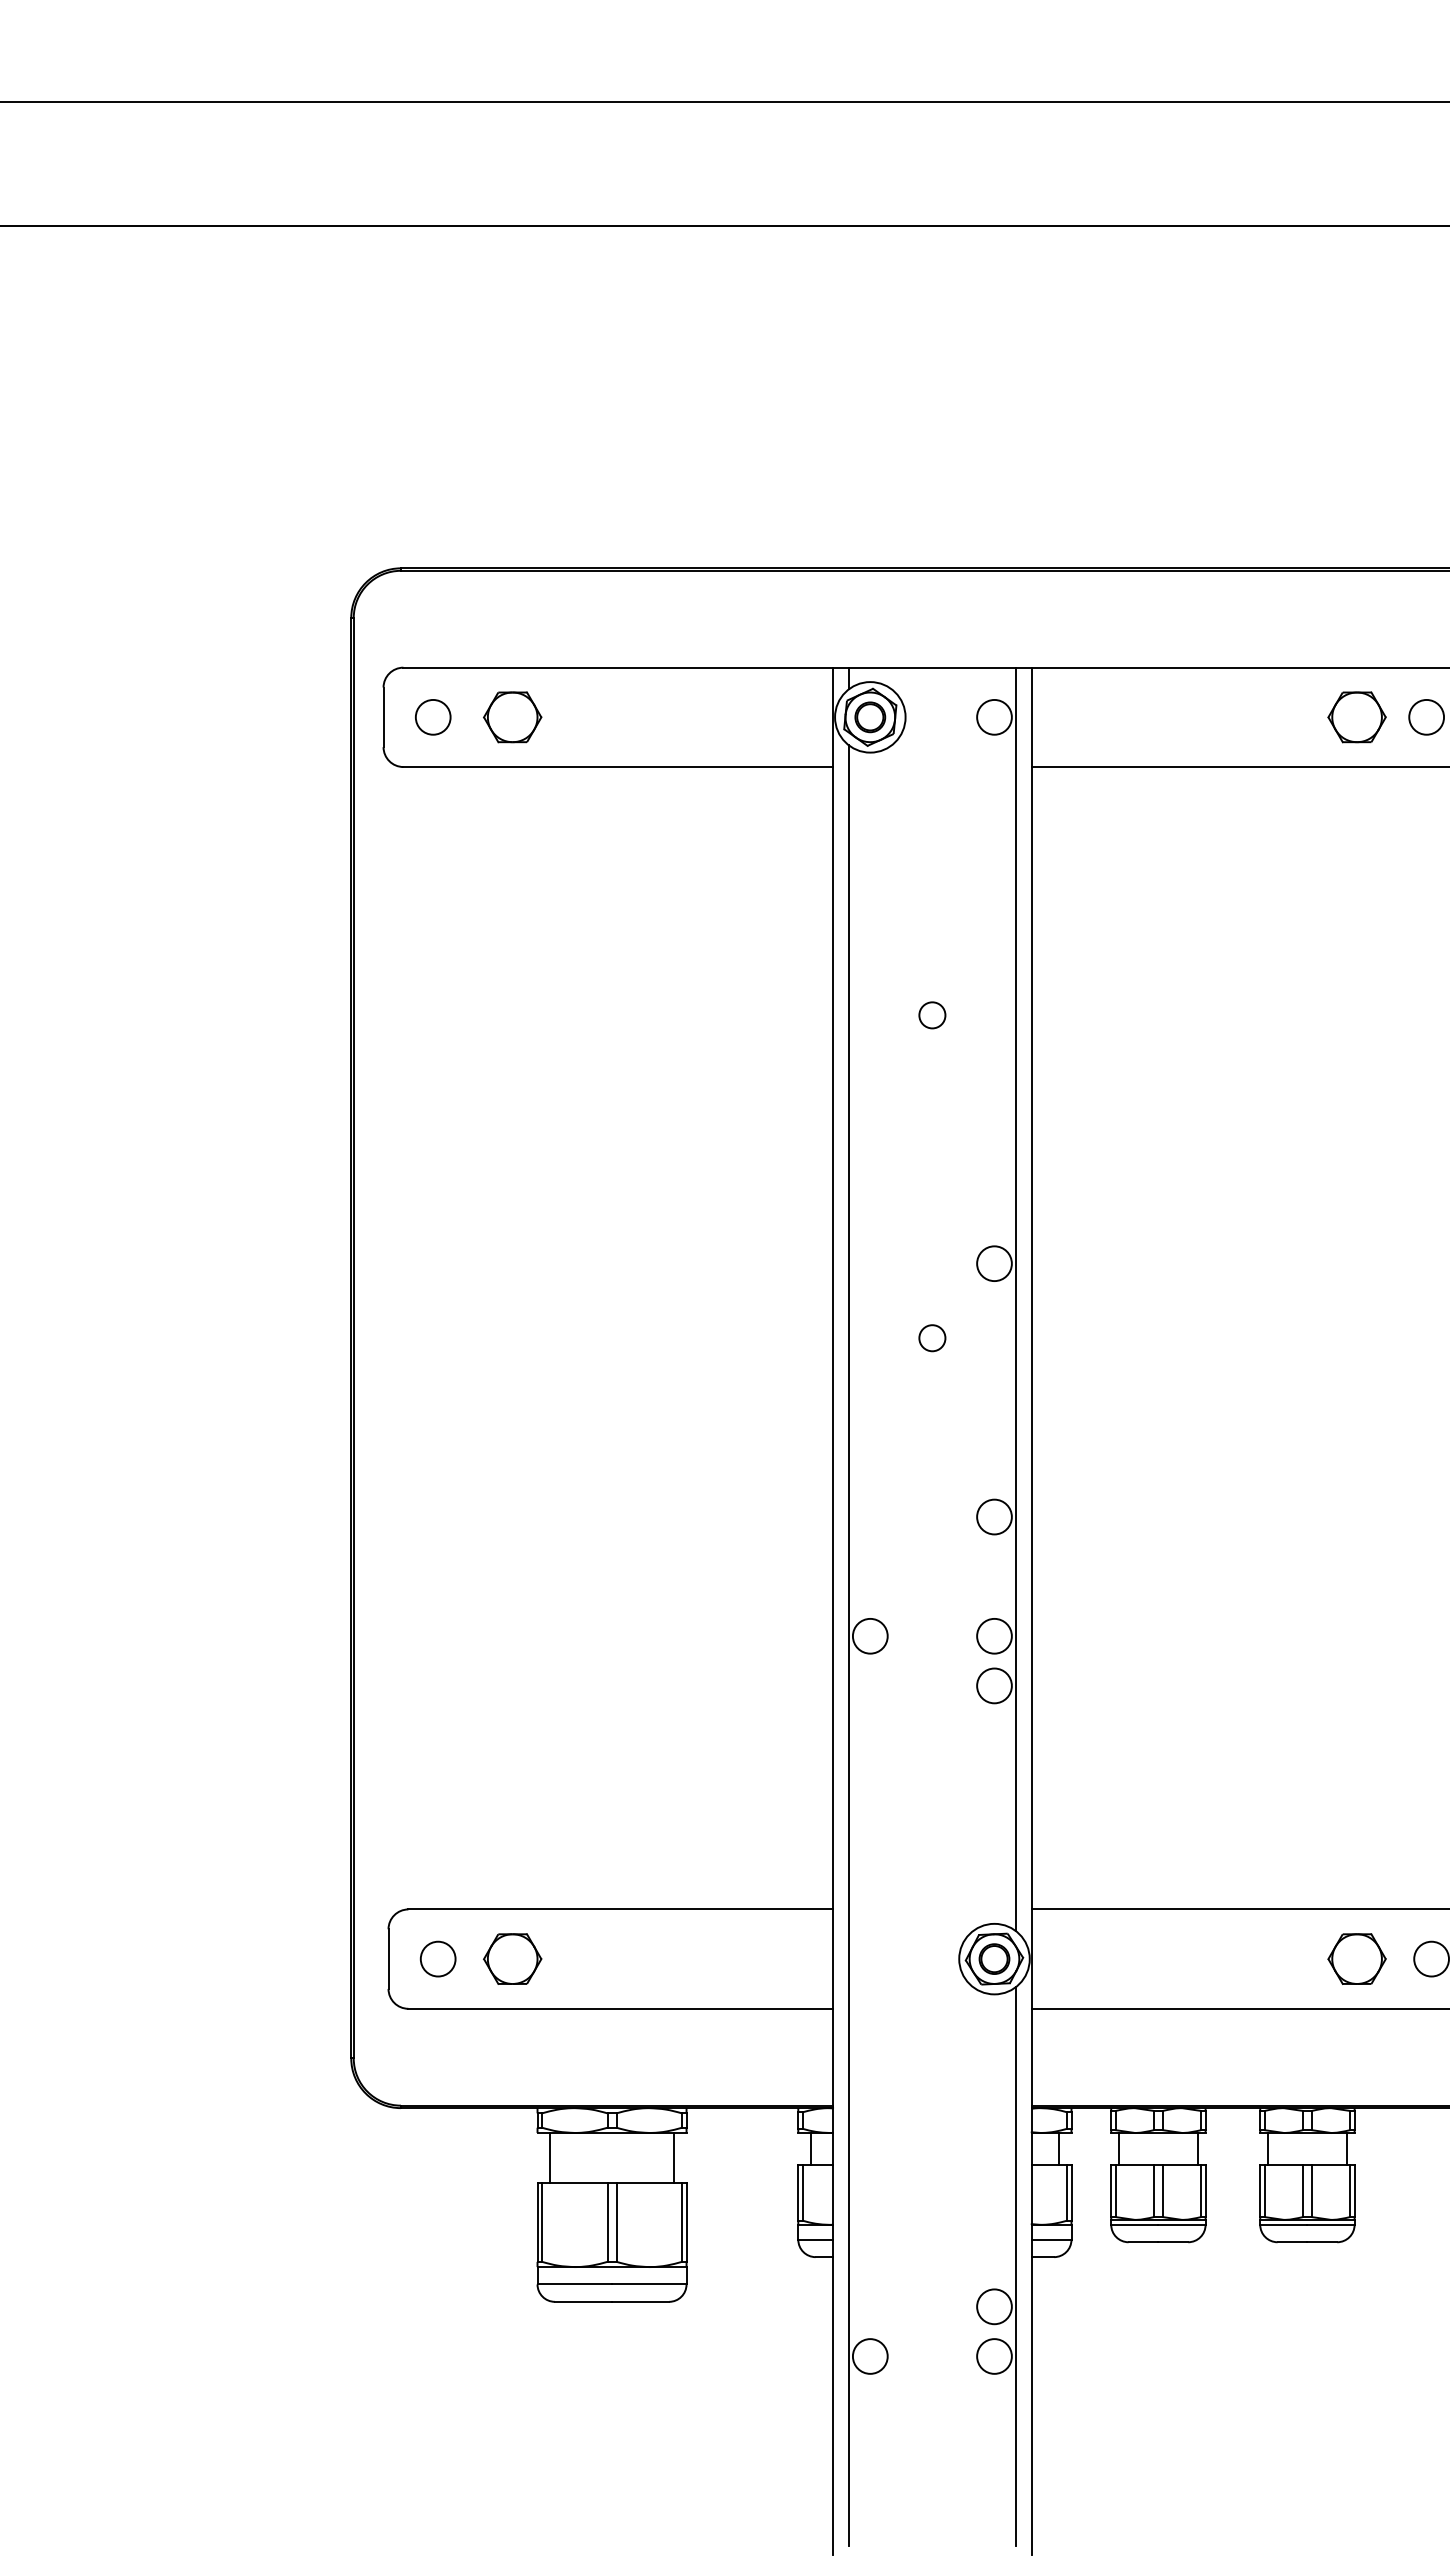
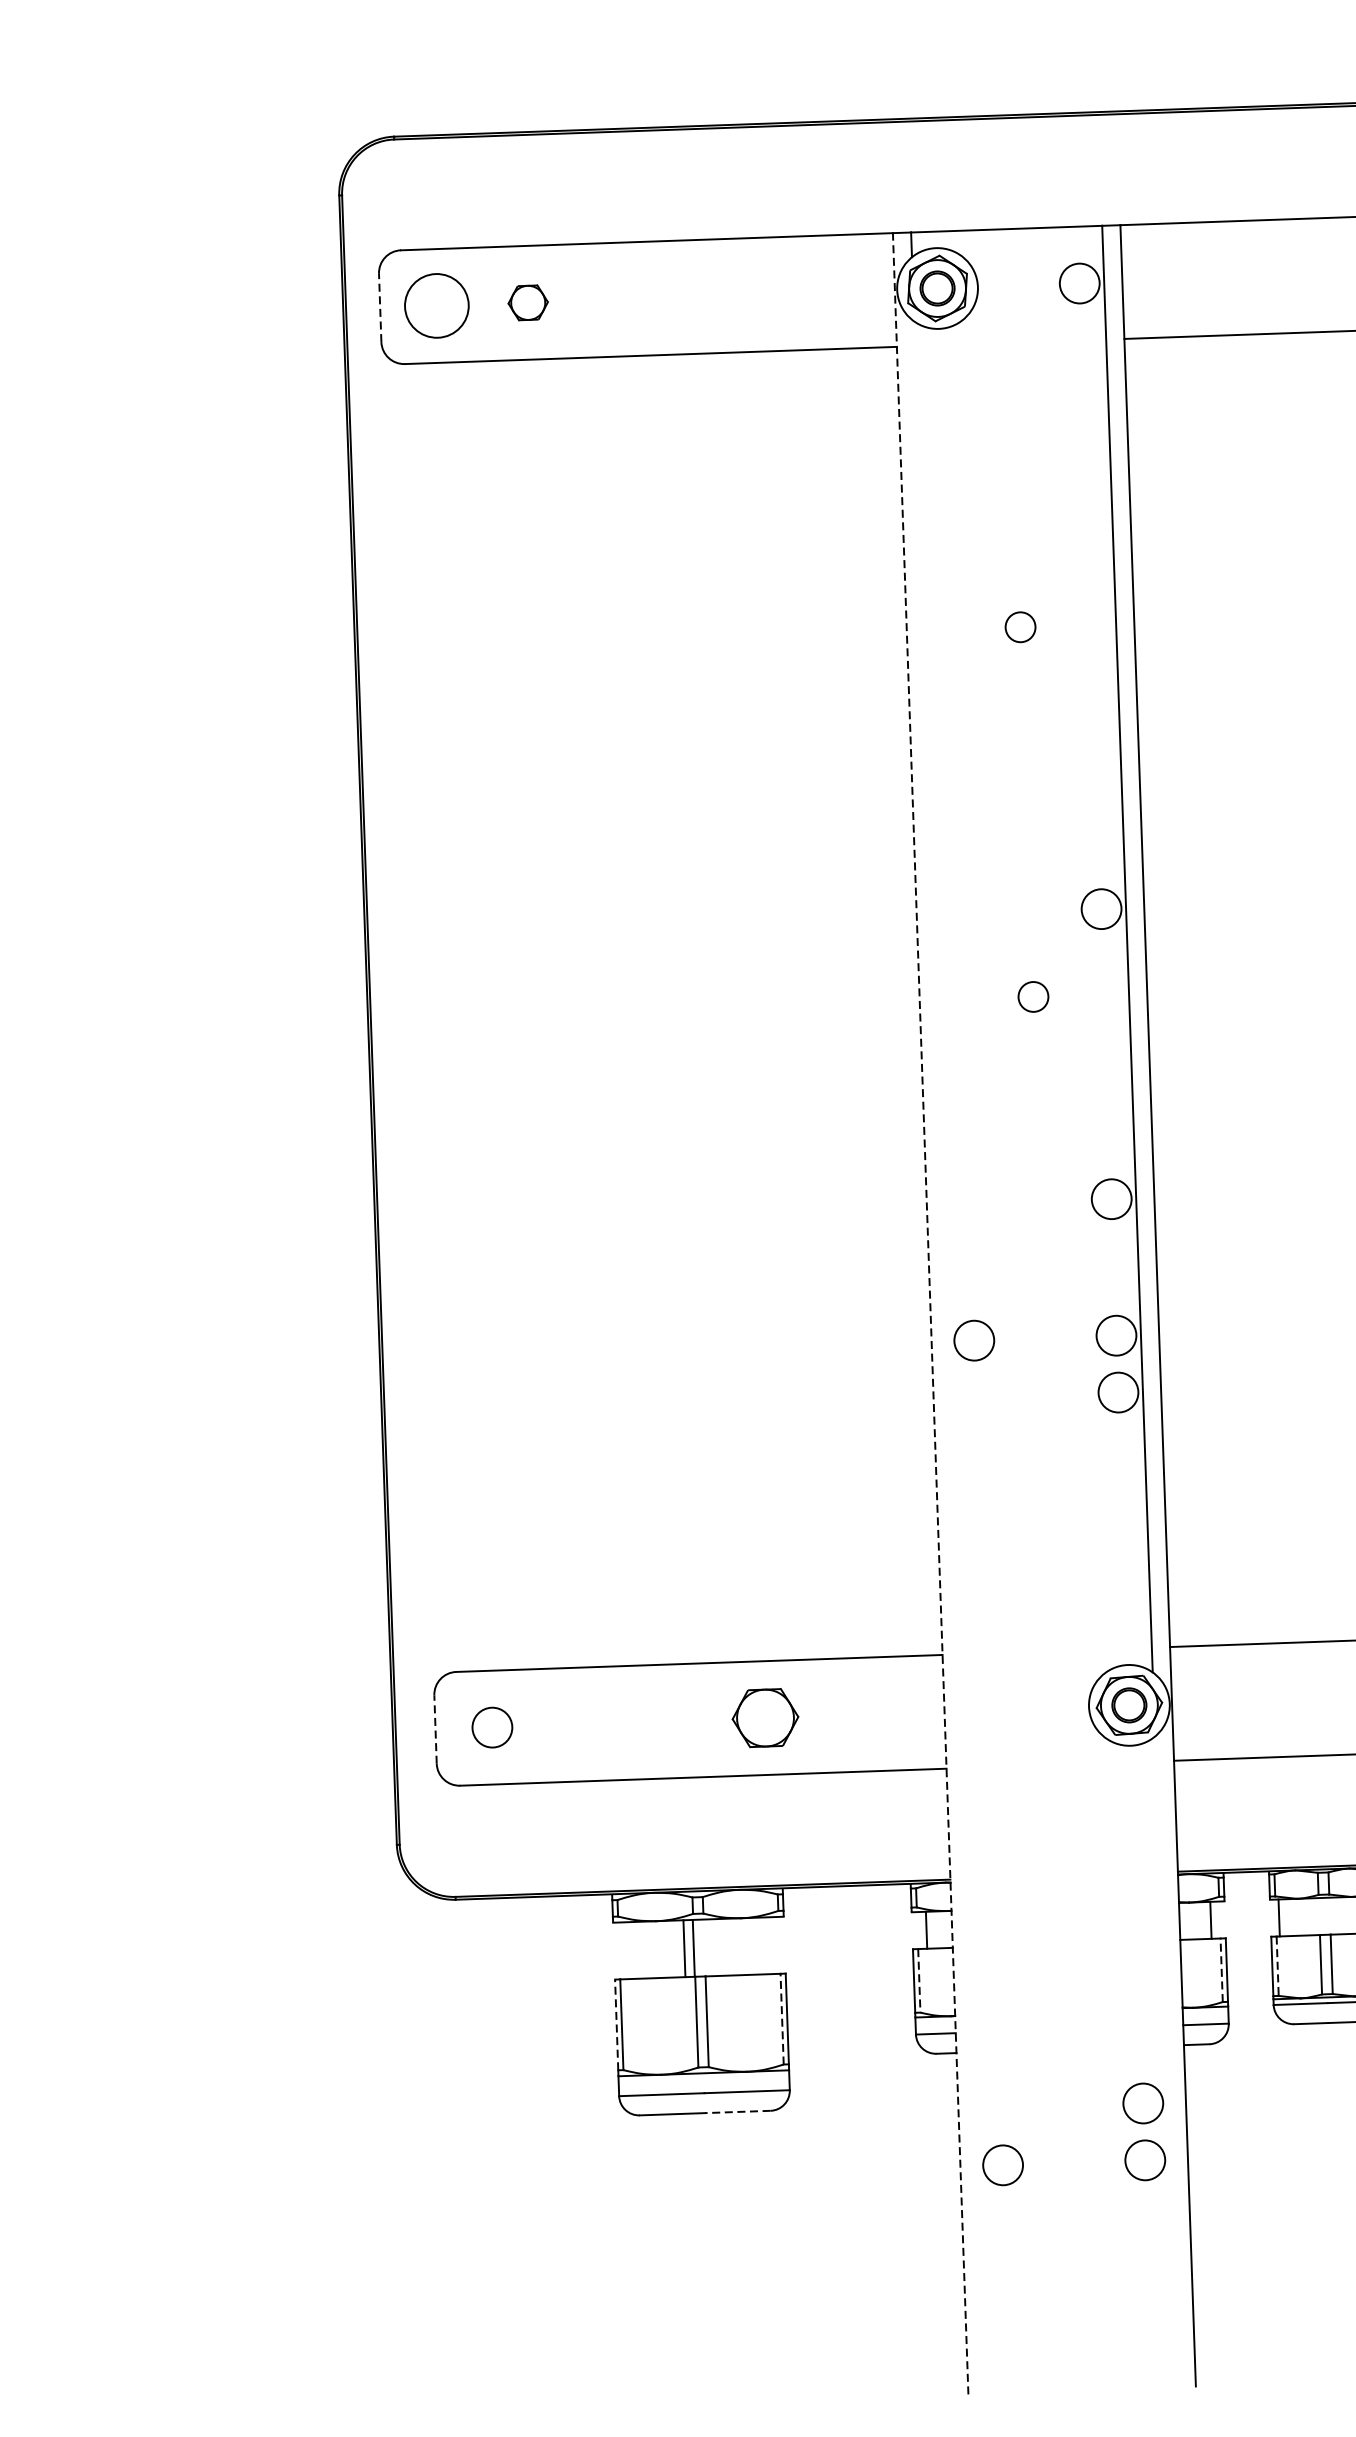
line: (383, 717) -> (380, 308), solid -> dashed
circle: (433, 717) -> (437, 306), size x1.6
part: (512, 717) -> (527, 303), size x0.6
line: (833, 1611) -> (931, 1313), solid -> dashed
line: (848, 1645) -> (949, 1352), removed
part: (512, 1958) -> (765, 1717), moved
line: (388, 1959) -> (435, 1730), solid -> dashed
line: (549, 2157) -> (683, 1948), moved
line: (674, 2157) -> (694, 1948), moved
line: (1115, 2191) -> (1277, 1966), solid -> dashed
line: (802, 2193) -> (918, 1981), solid -> dashed
line: (1066, 2193) -> (1221, 1970), solid -> dashed
line: (537, 2222) -> (616, 2025), solid -> dashed
line: (682, 2222) -> (782, 2019), solid -> dashed
line: (1015, 2266) -> (1165, 2056), removed
line: (640, 2301) -> (737, 2111), solid -> dashed

